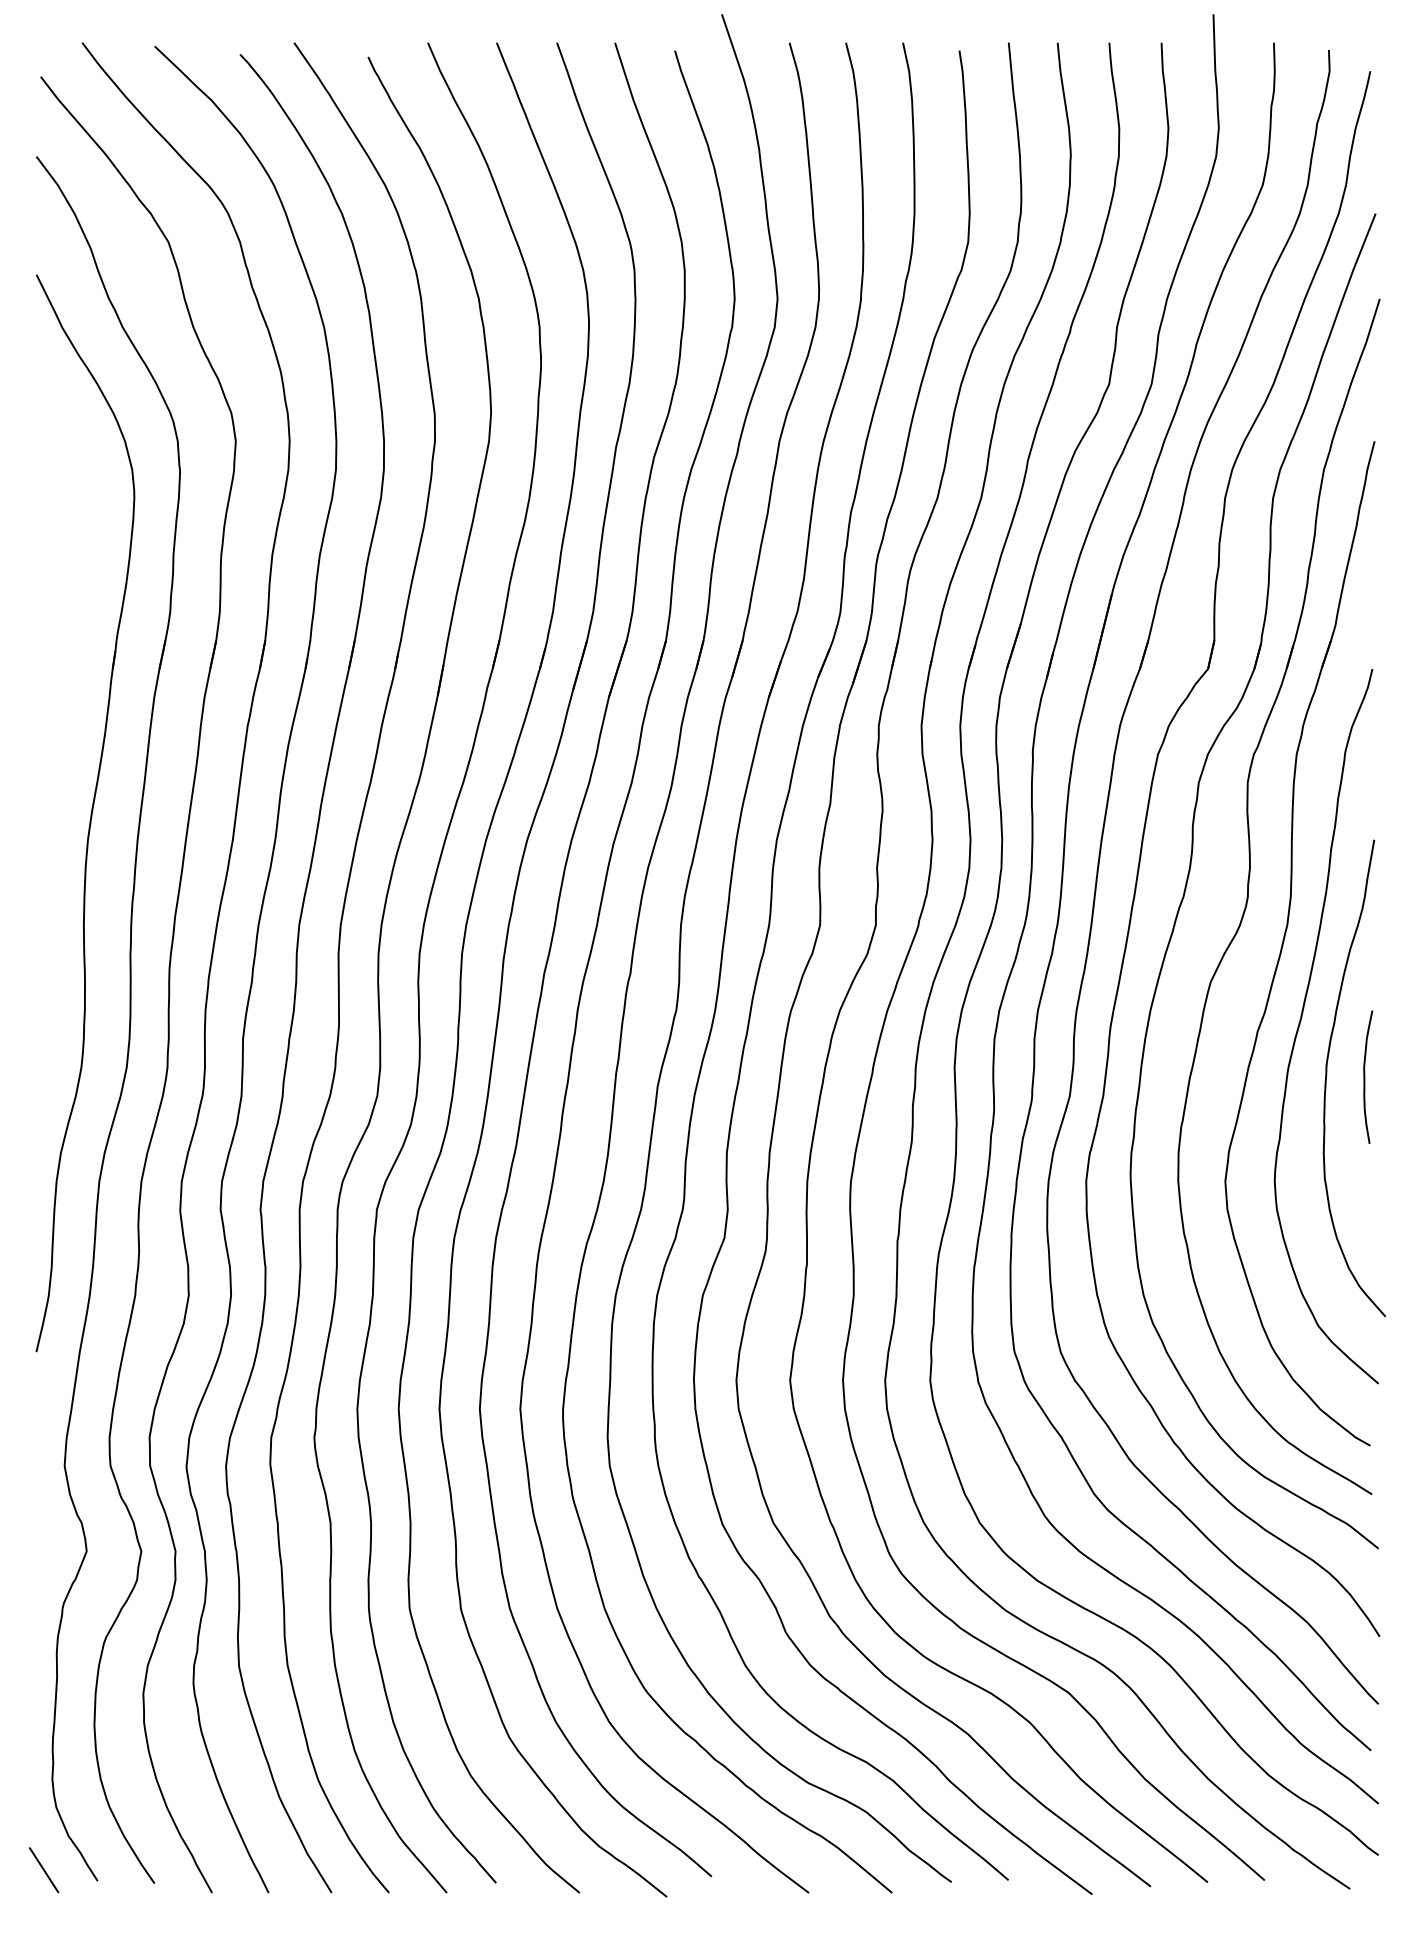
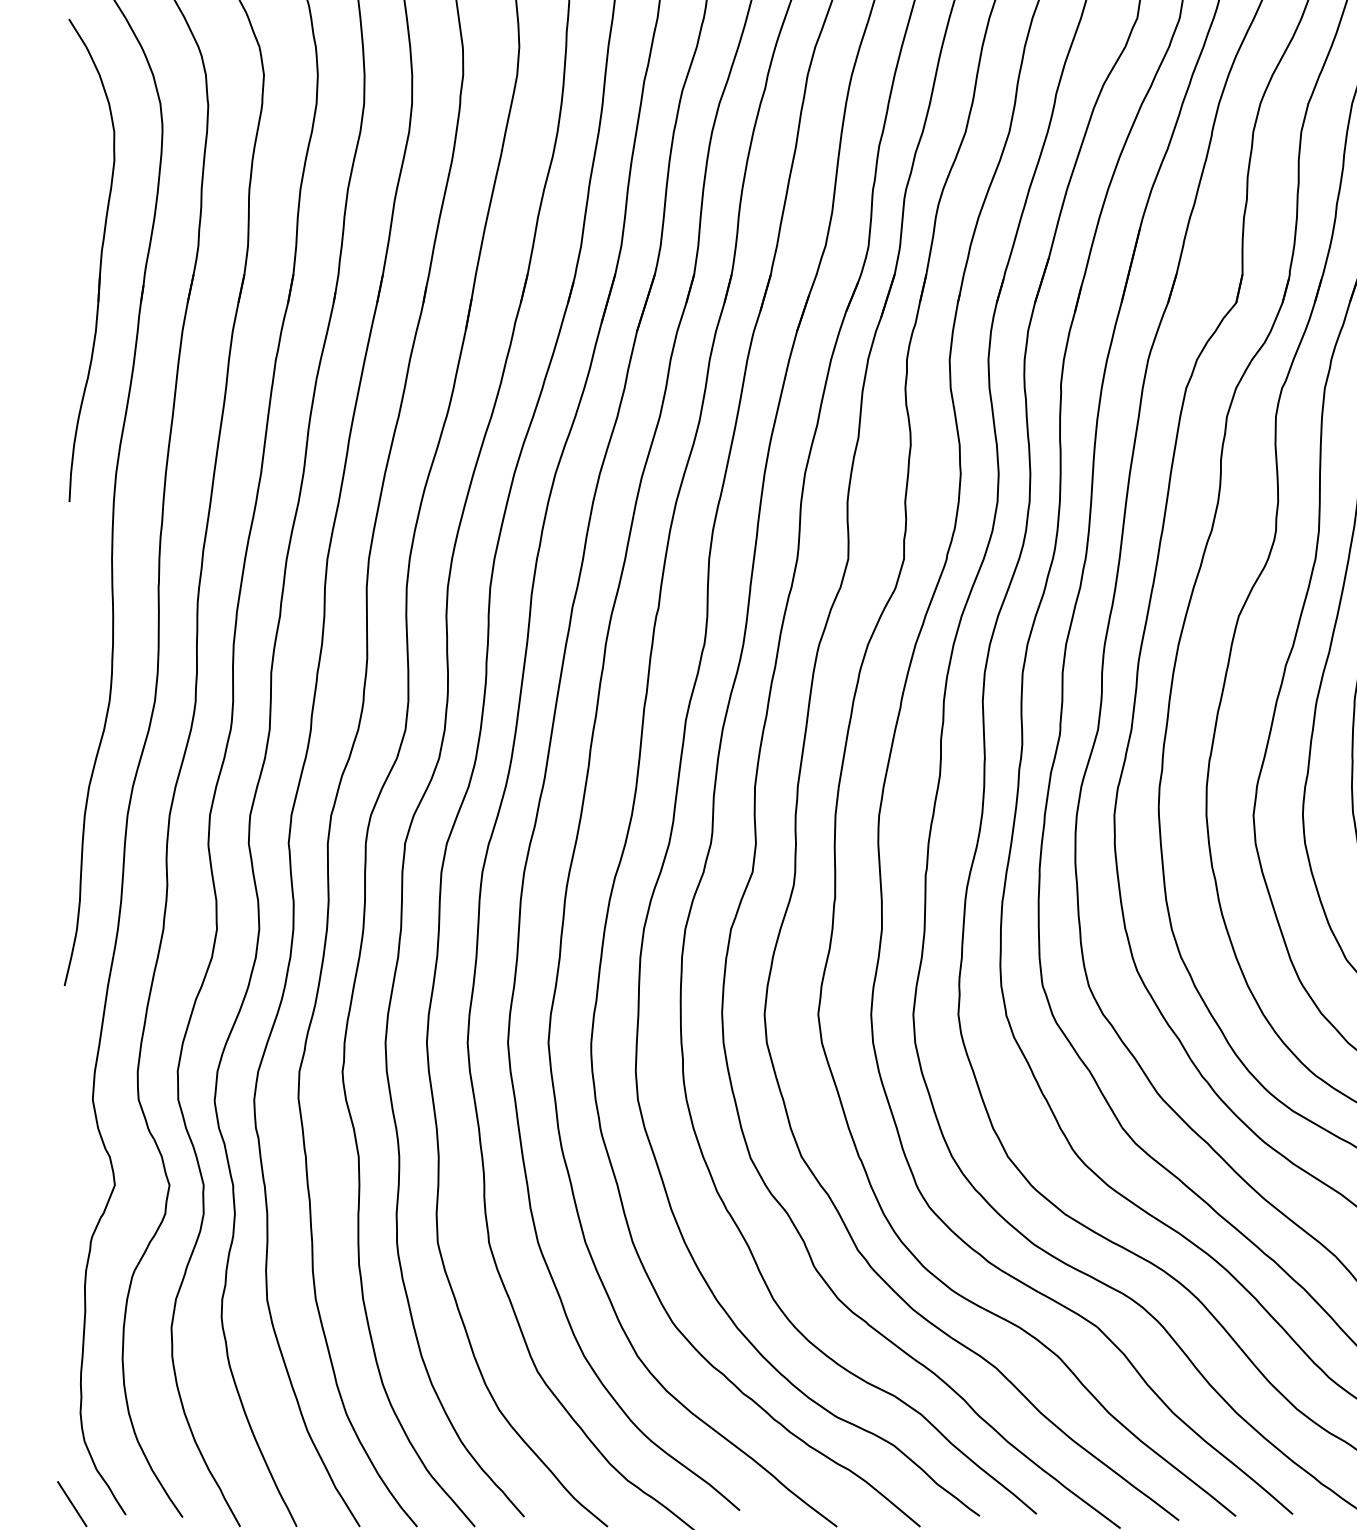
part: (71, 628) -> (99, 262), added

